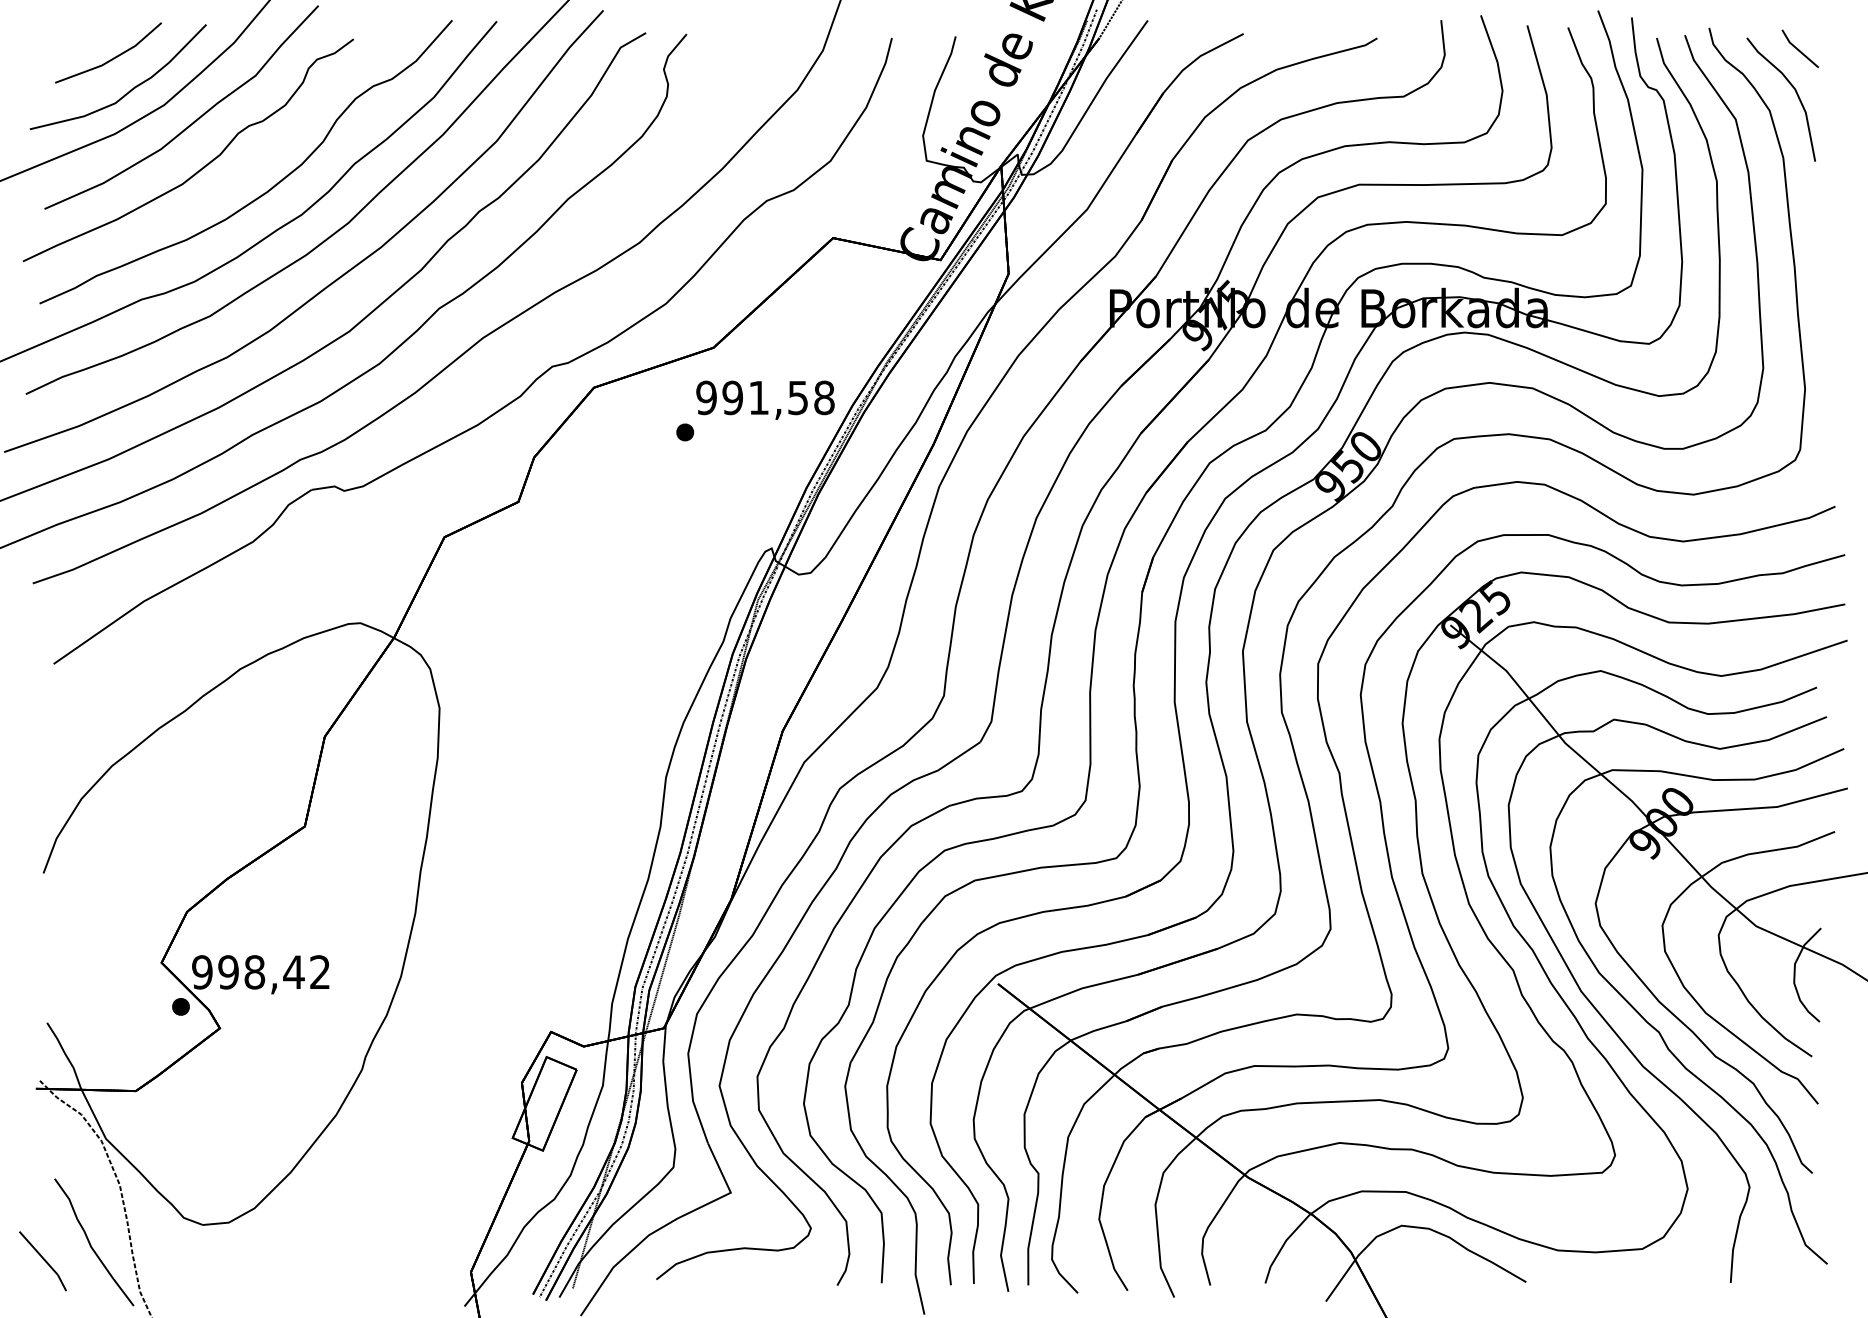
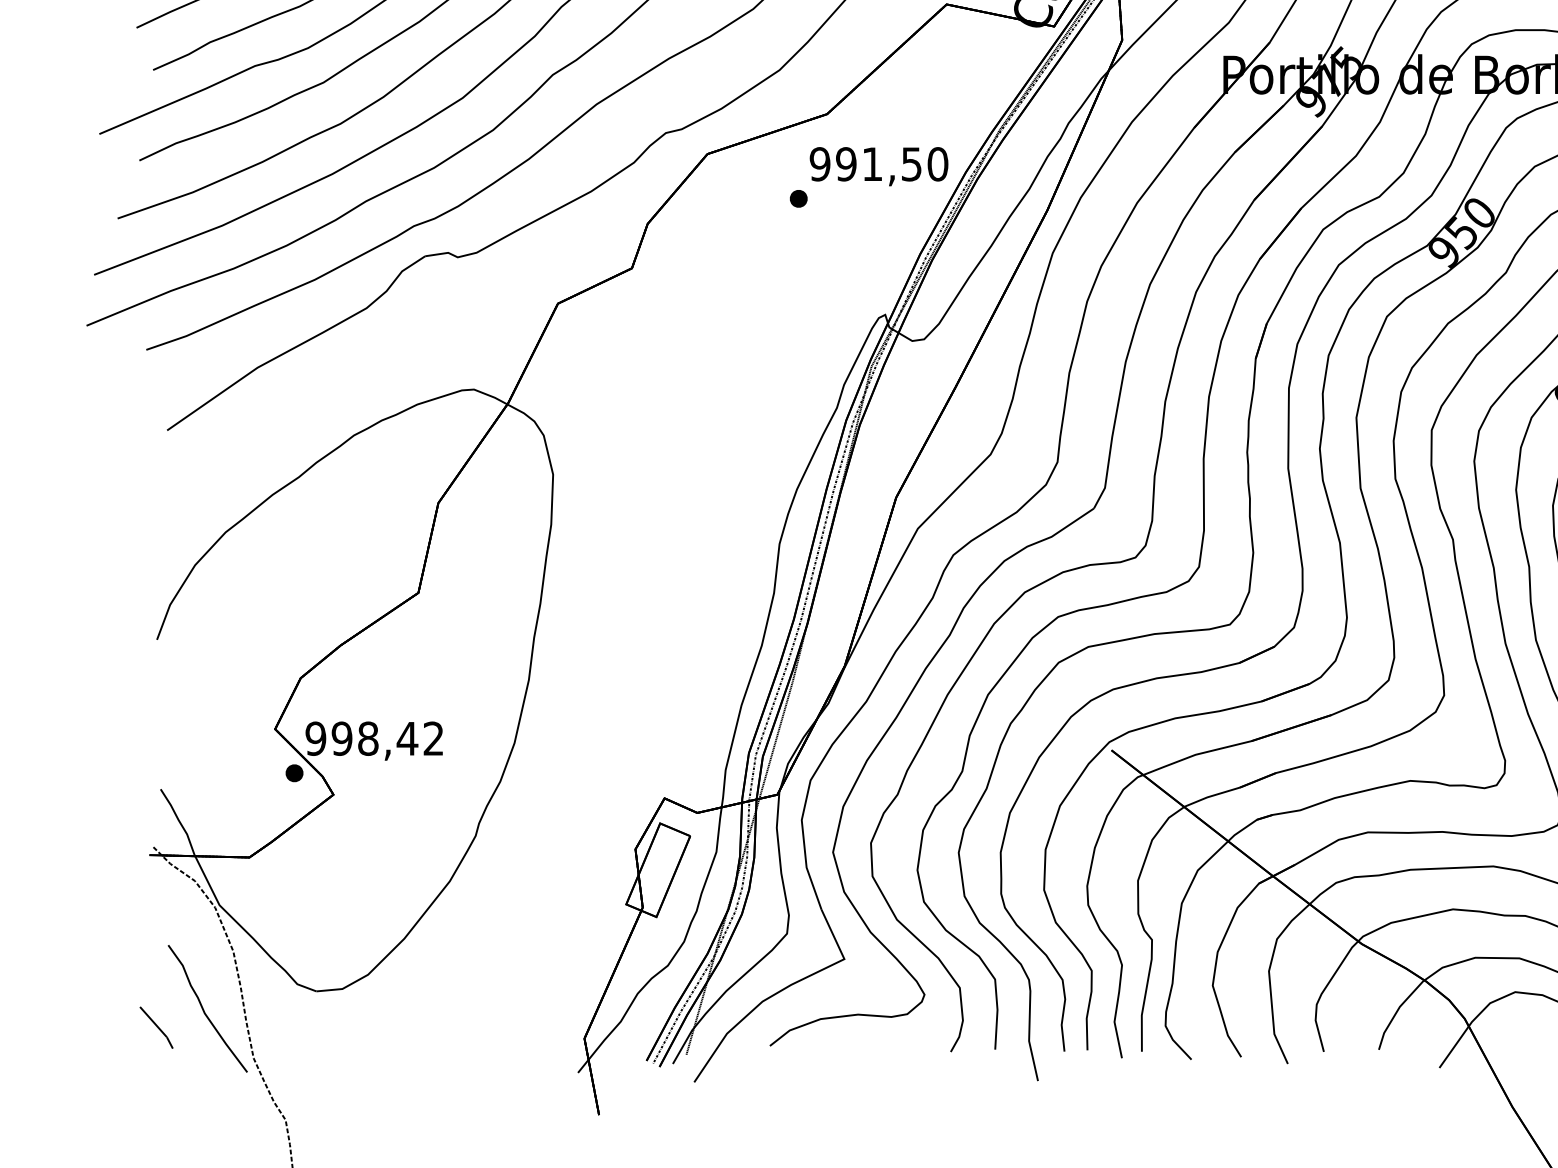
text: (824, 397) -> (938, 163), 991,58 -> 991,50
part: (42, 1261) -> (156, 1027), size x0.7

